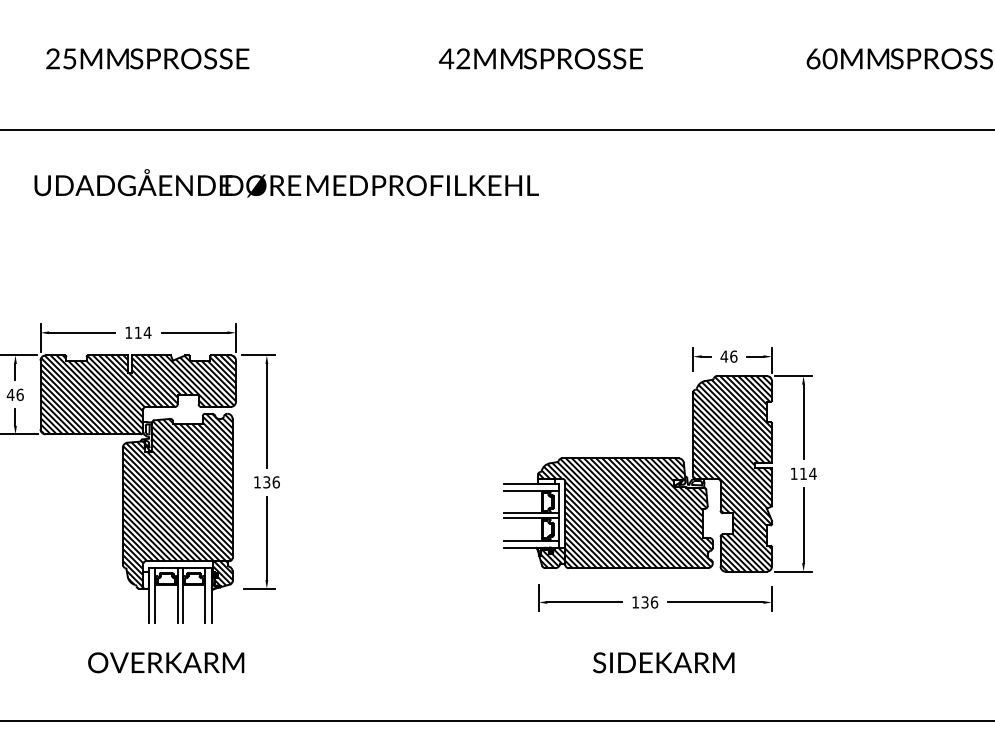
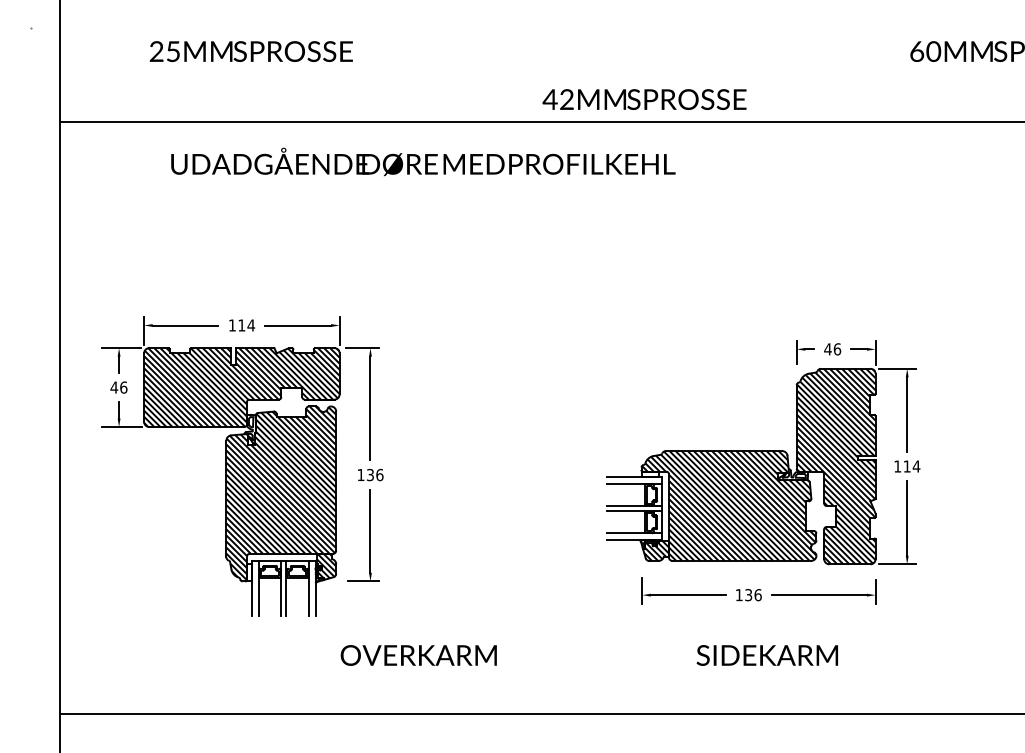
text: (540, 58) -> (644, 99), moved
text: (286, 182) -> (423, 161), moved
text: (165, 662) -> (418, 655), moved

